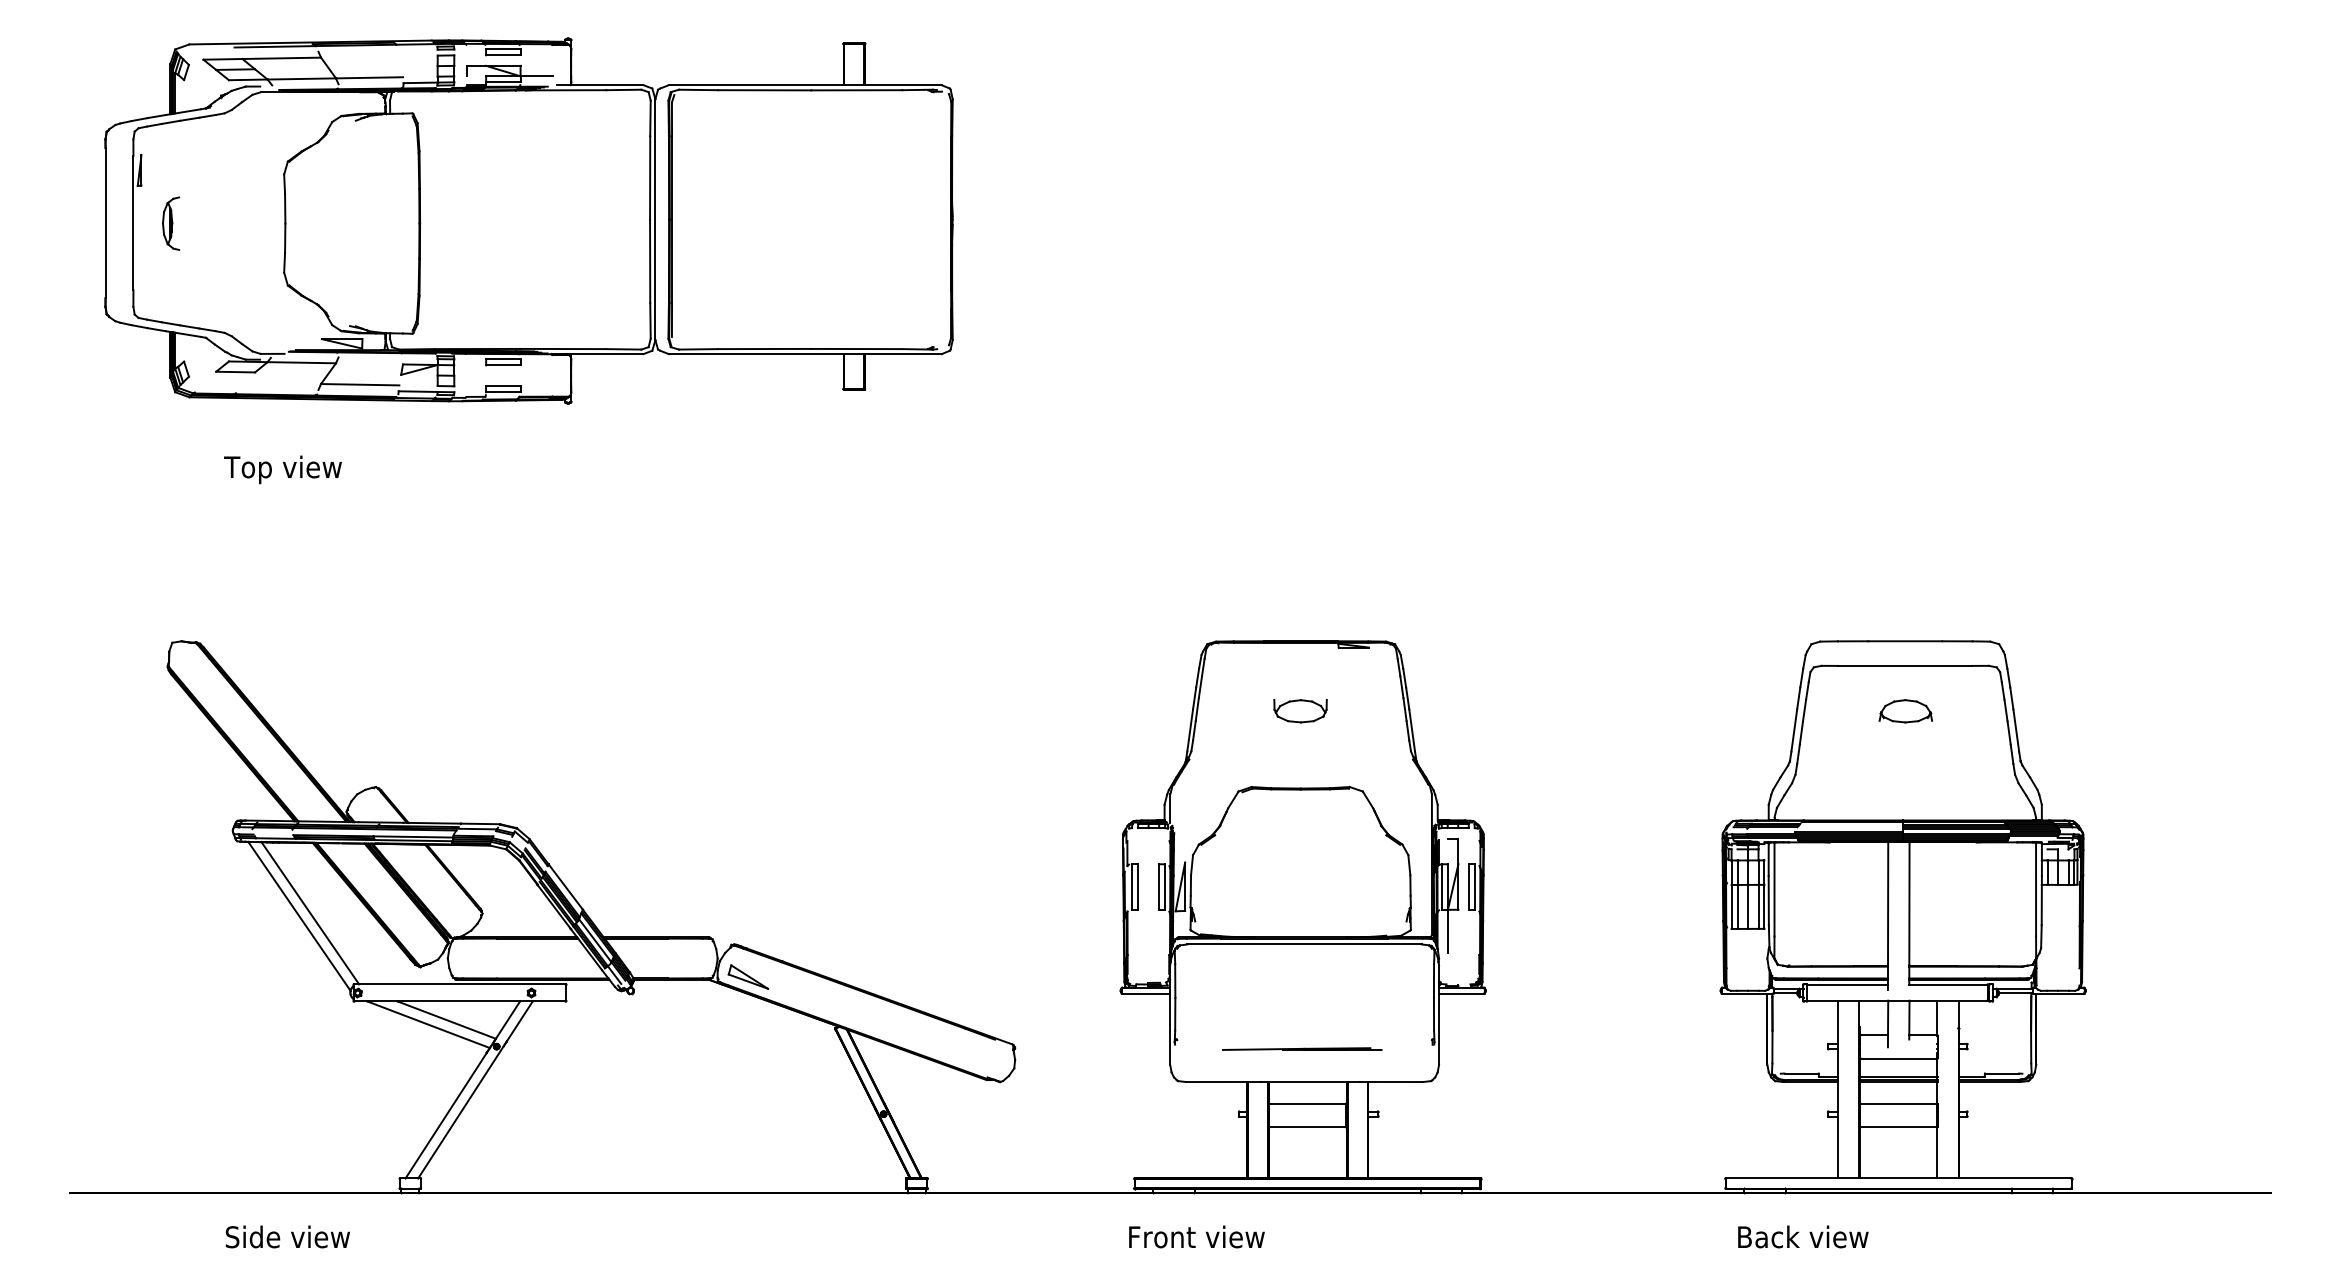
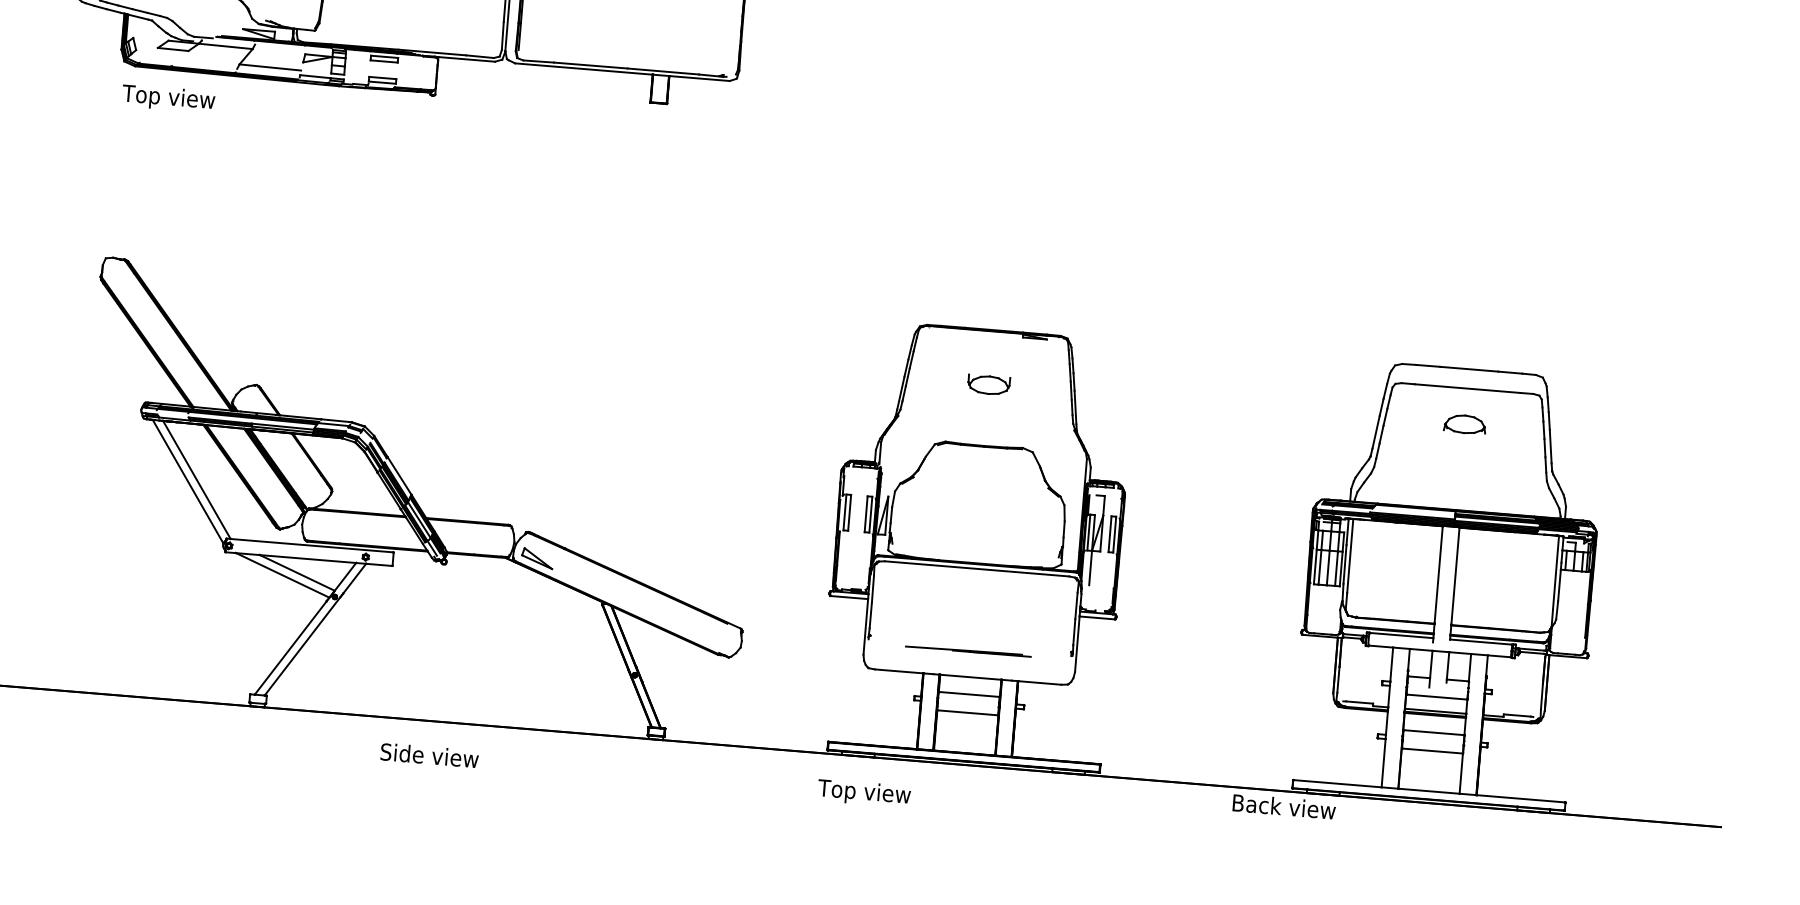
text: (282, 469) -> (168, 98), moved
text: (287, 1236) -> (429, 755), moved
text: (1803, 1236) -> (1284, 806), moved
text: (1195, 1239) -> (872, 793), Front view -> Top view

